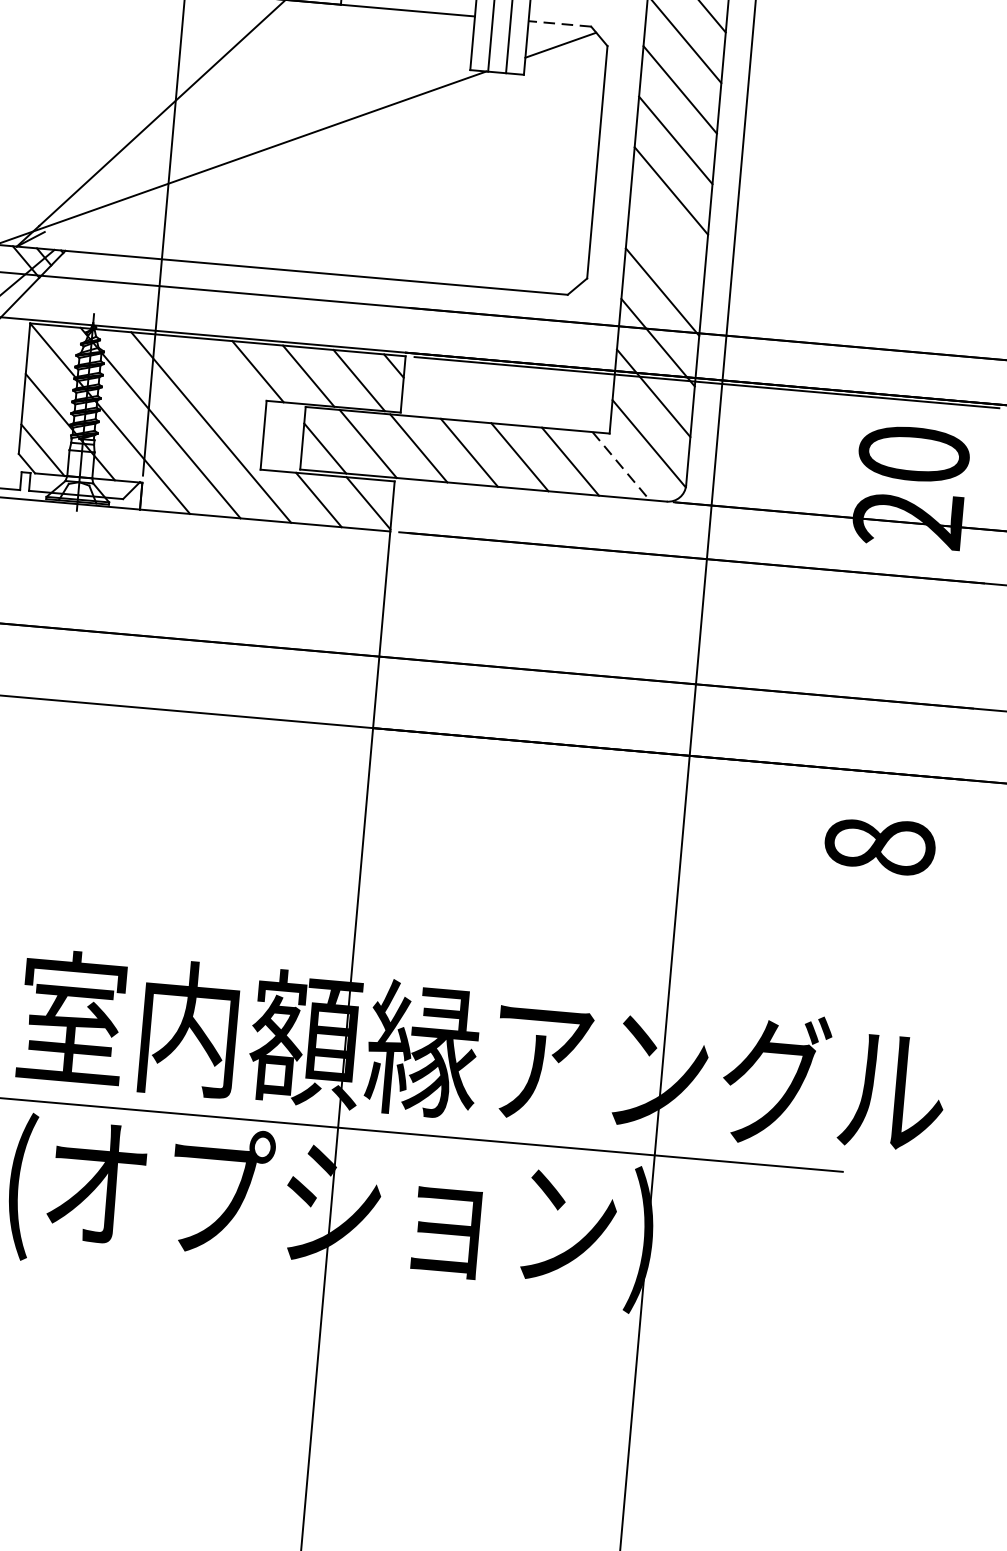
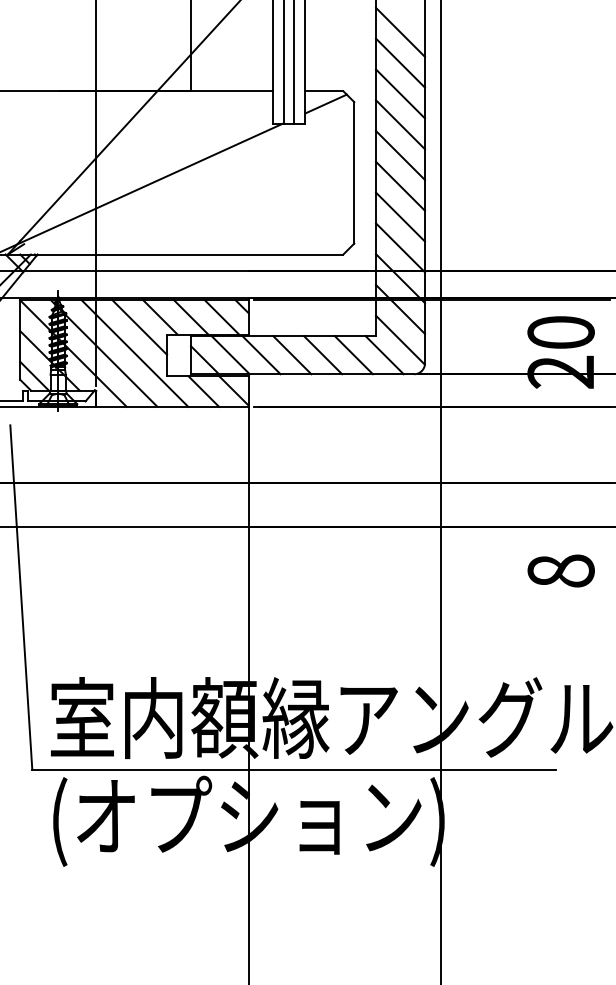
line: (558, 24) -> (323, 91), dashed -> solid
line: (667, 240) -> (400, 216), added
line: (222, 385) -> (139, 327), added
line: (620, 466) -> (384, 355), dashed -> solid

